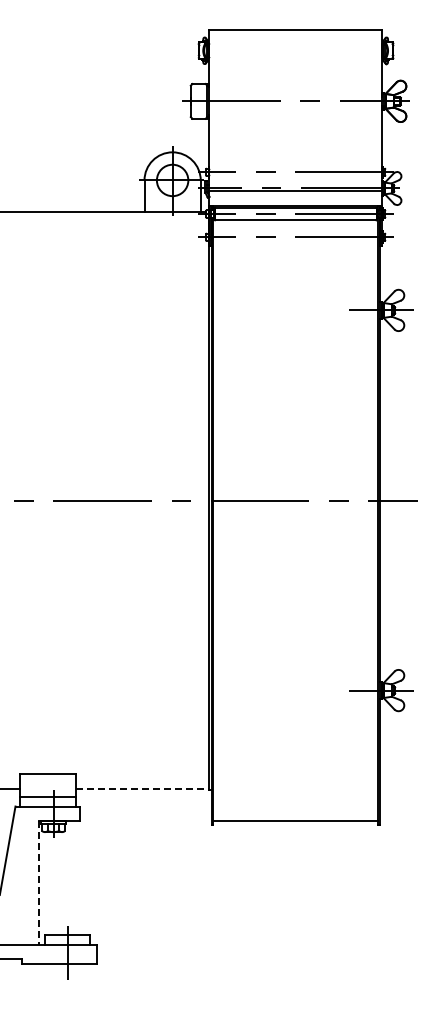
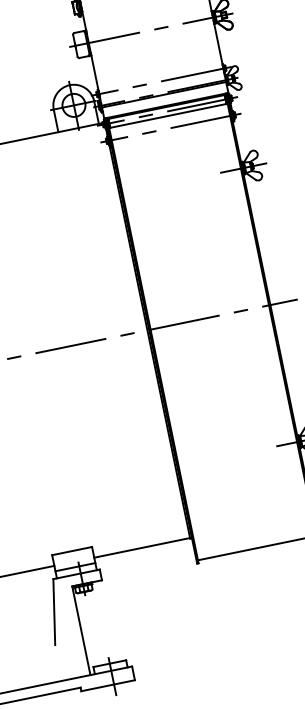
line: (142, 789) -> (142, 548), dashed -> solid
line: (38, 883) -> (81, 631), dashed -> solid

